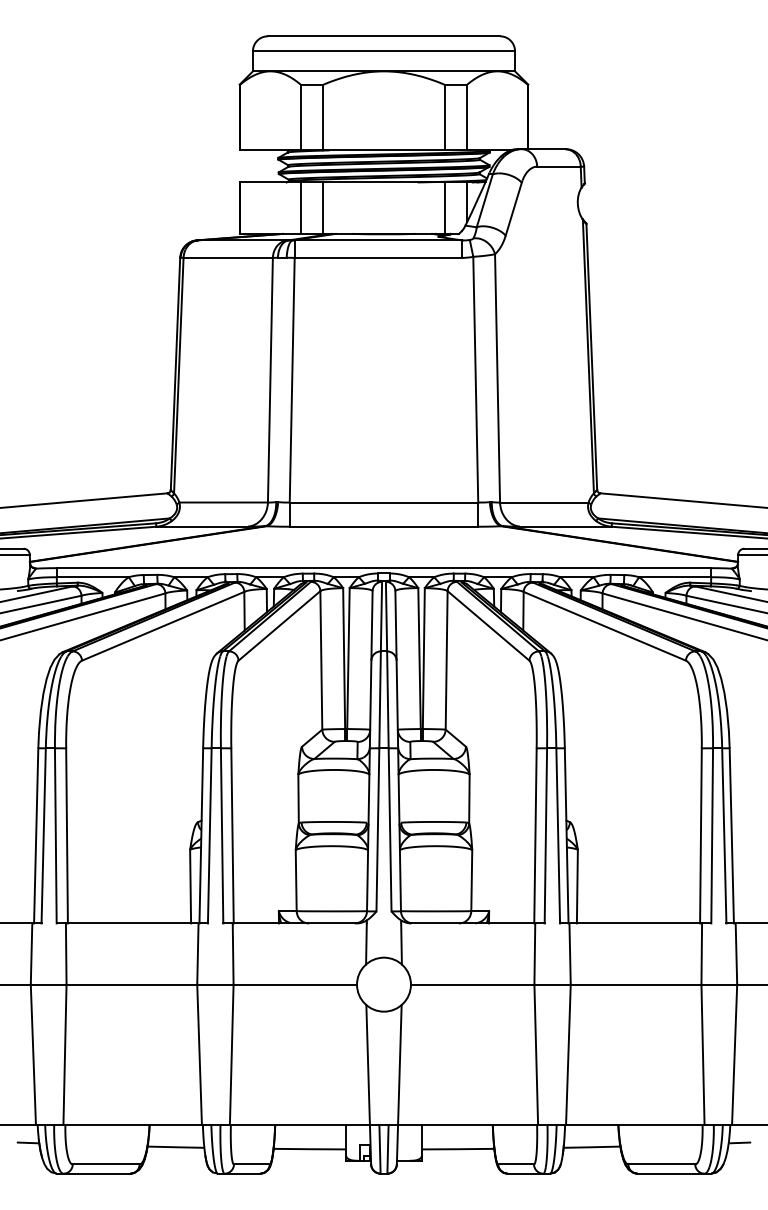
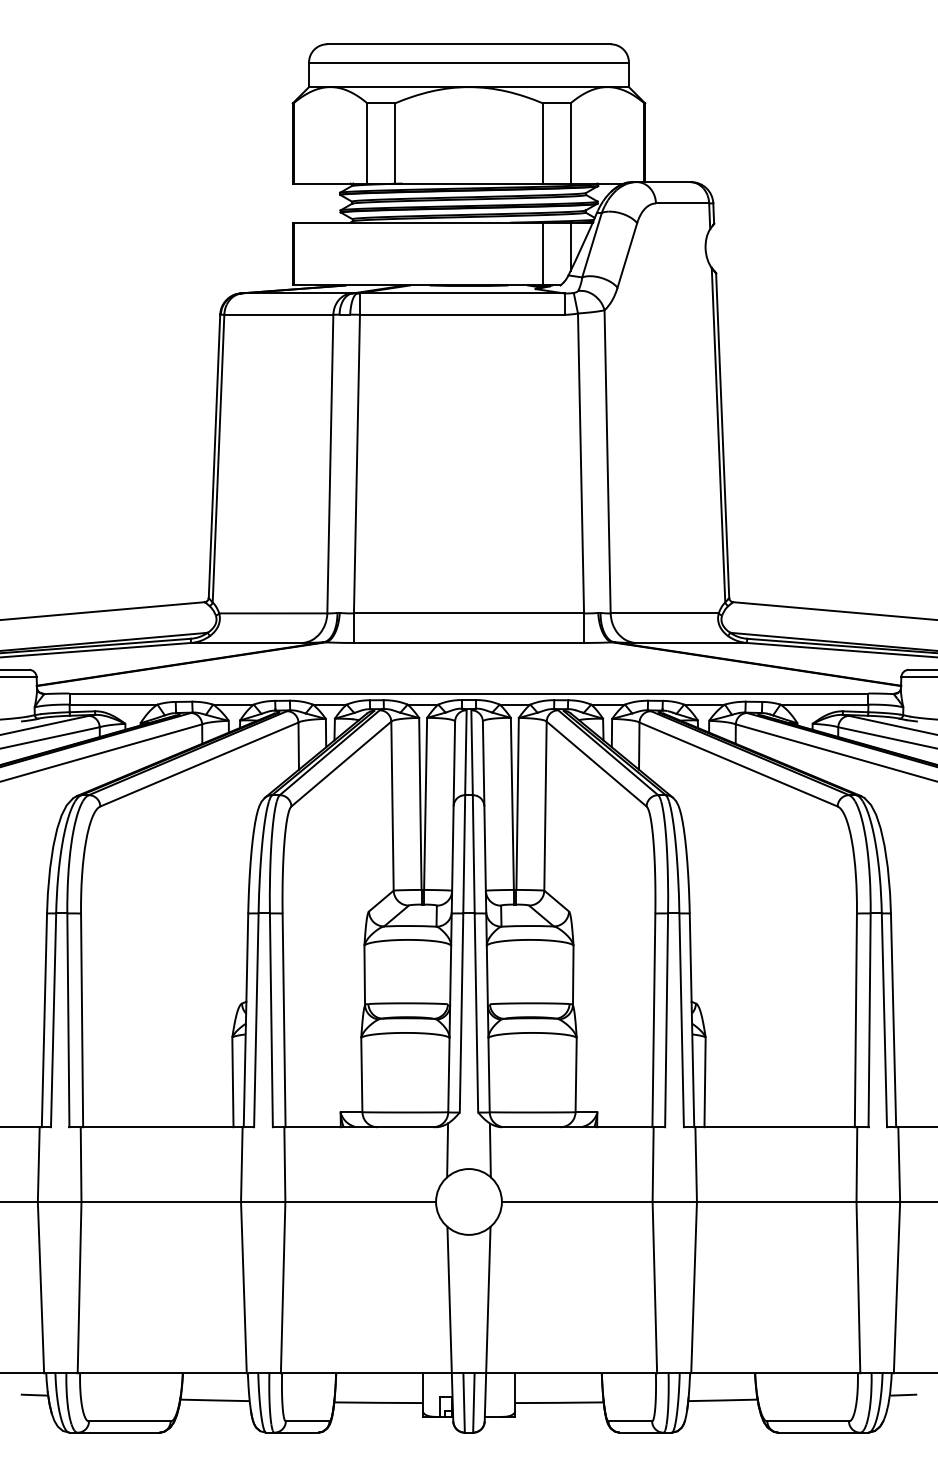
line: (300, 207) -> (367, 253), removed
line: (323, 207) -> (395, 253), removed

